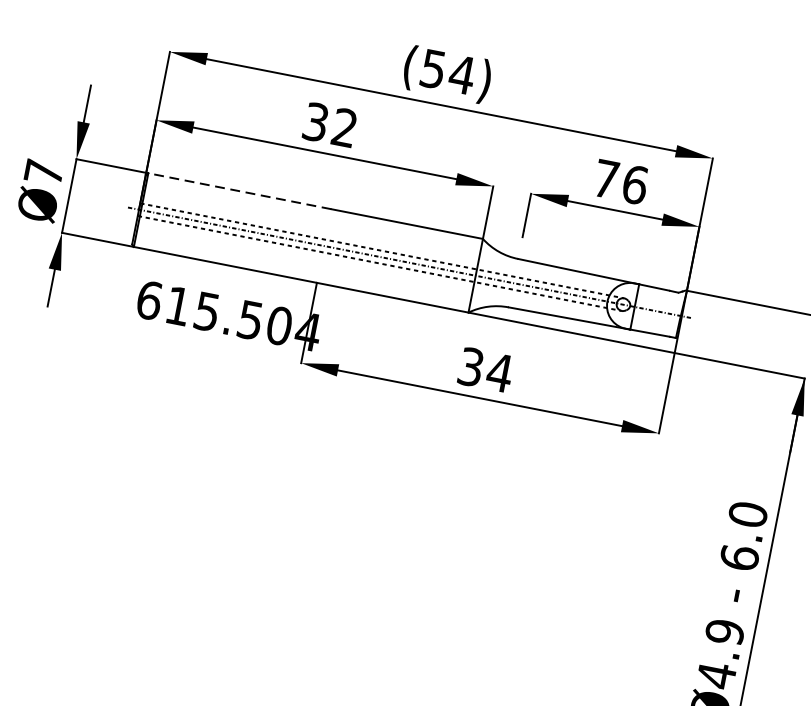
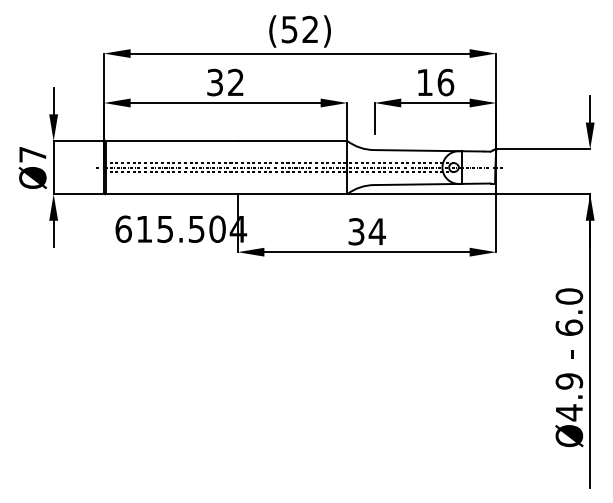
text: (462, 73) -> (310, 28), (54) -> (52)
text: (605, 178) -> (424, 82), 76 -> 16
line: (239, 190) -> (171, 140), dashed -> solid

